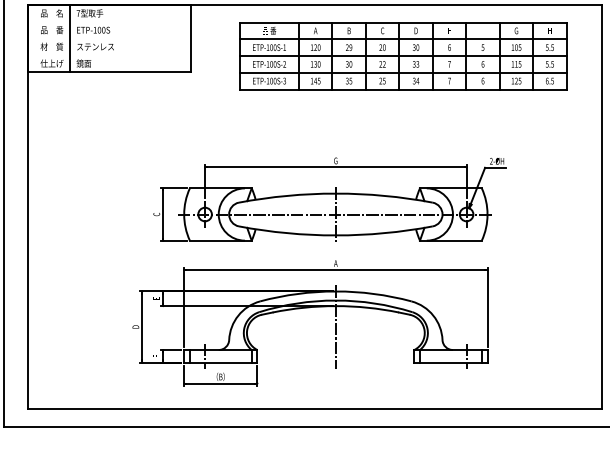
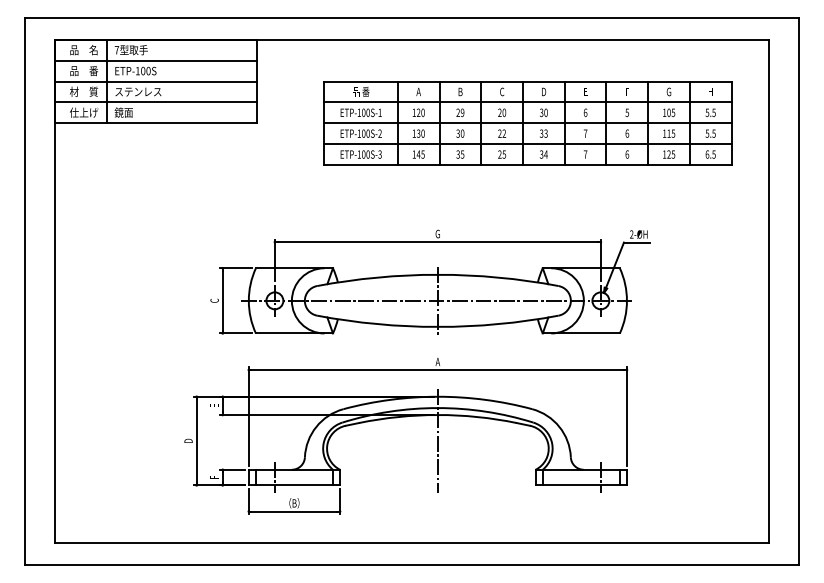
line: (109, 21) -> (155, 60), added
line: (109, 38) -> (155, 81), added
line: (109, 55) -> (155, 102), added
part: (402, 56) -> (527, 123), moved

